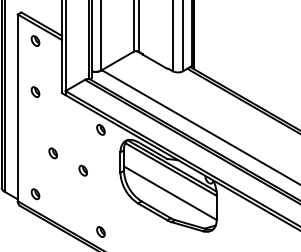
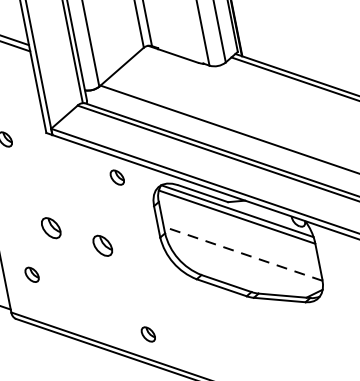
part: (52, 153) -> (50, 228), size x1.4
part: (82, 170) -> (101, 245), size x1.4
line: (170, 193) -> (243, 254), solid -> dashed
part: (35, 194) -> (32, 275), moved

